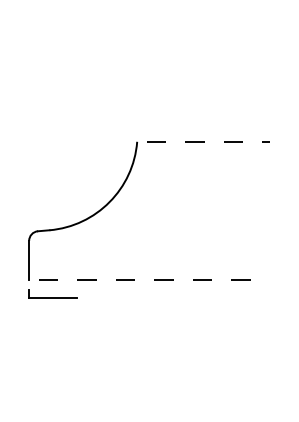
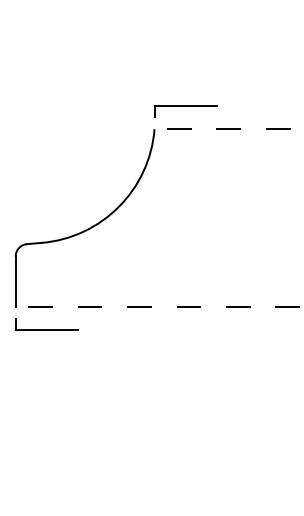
part: (161, 127) -> (185, 110), added

